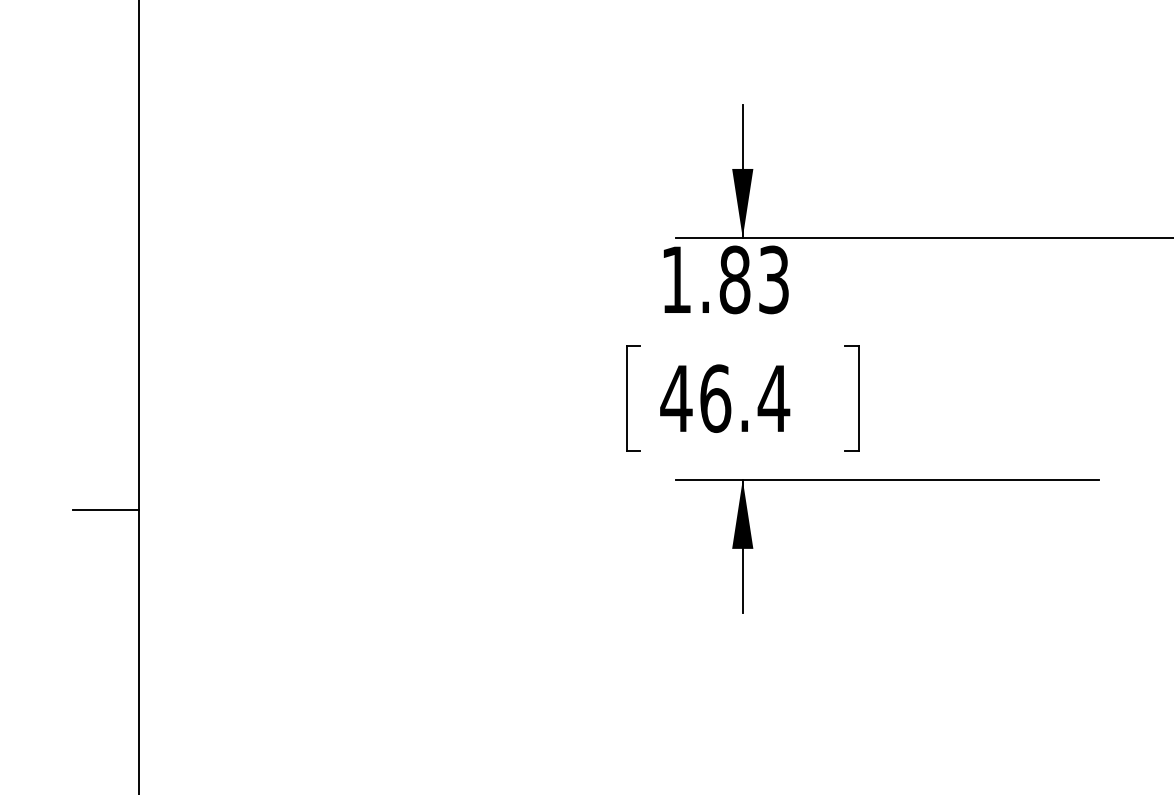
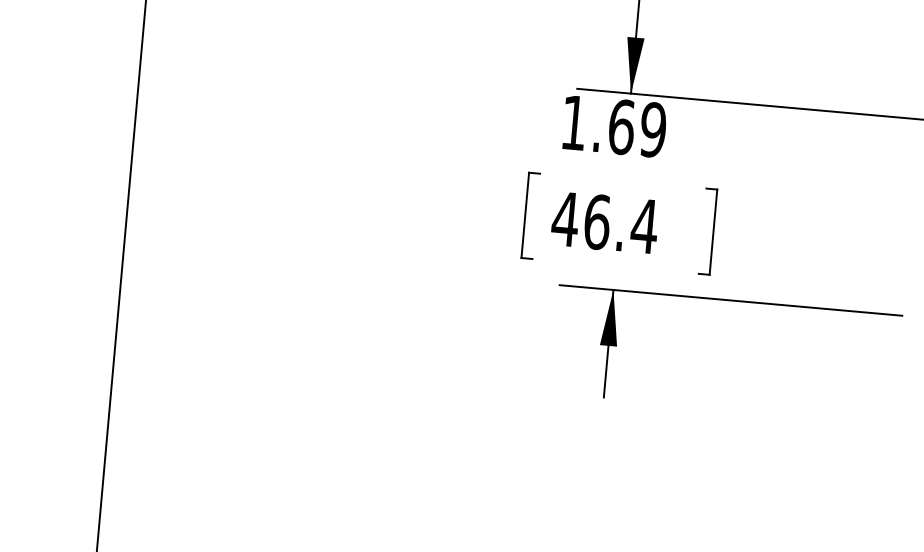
text: (754, 279) -> (637, 128), 1.83 -> 1.69
line: (106, 510) -> (95, 268), removed

